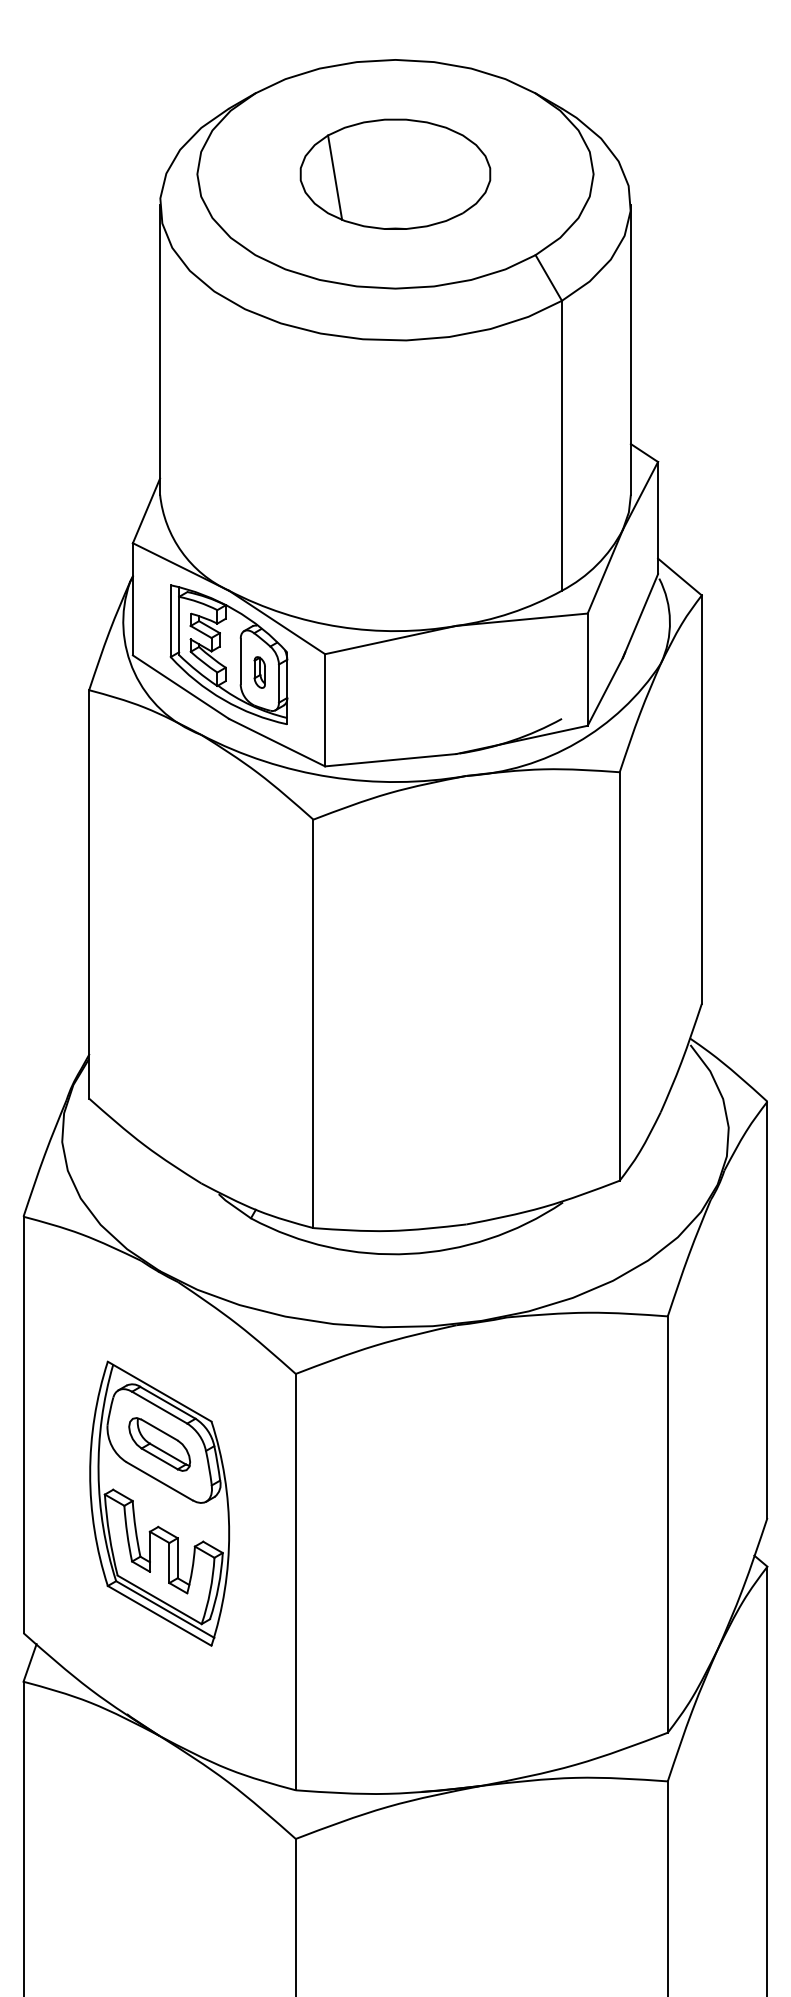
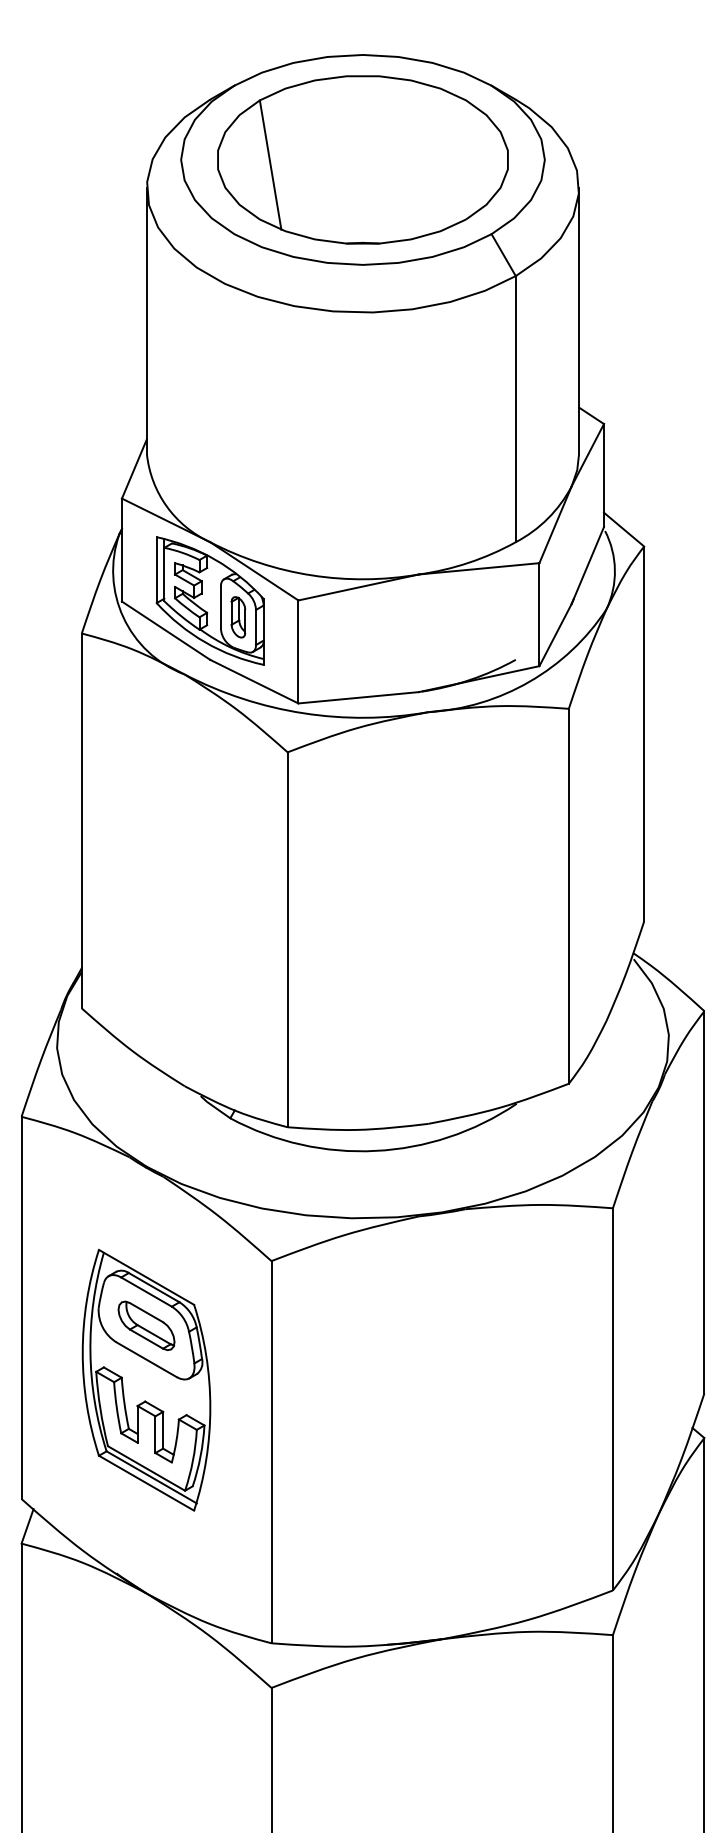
part: (395, 174) -> (363, 160), size x1.67
part: (259, 672) -> (238, 617), size x1.43

